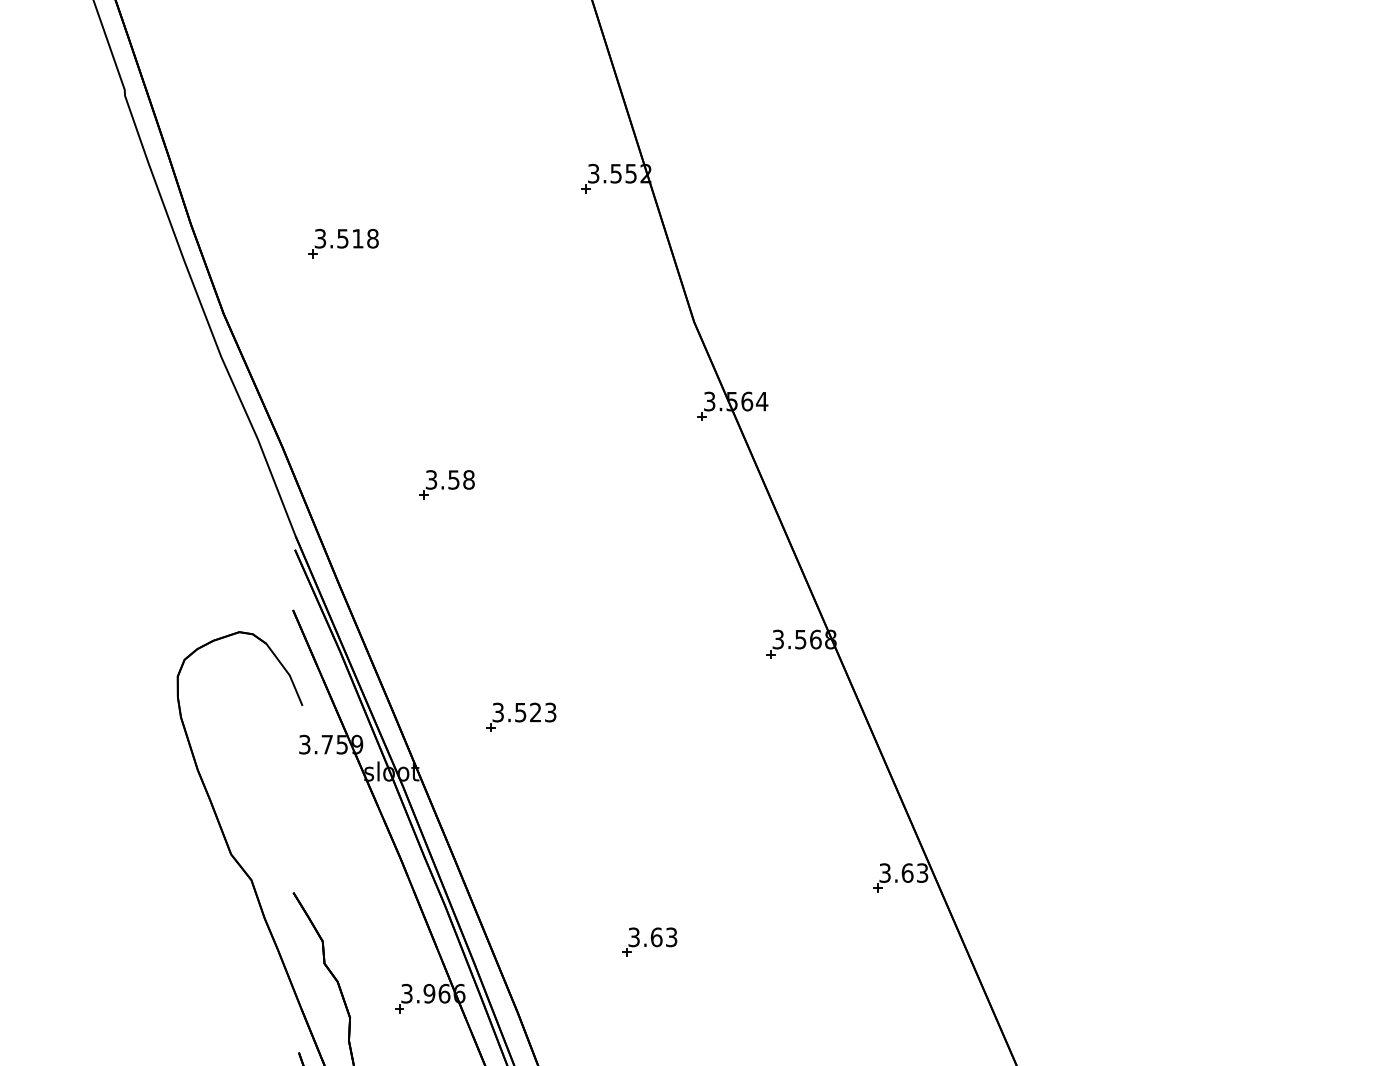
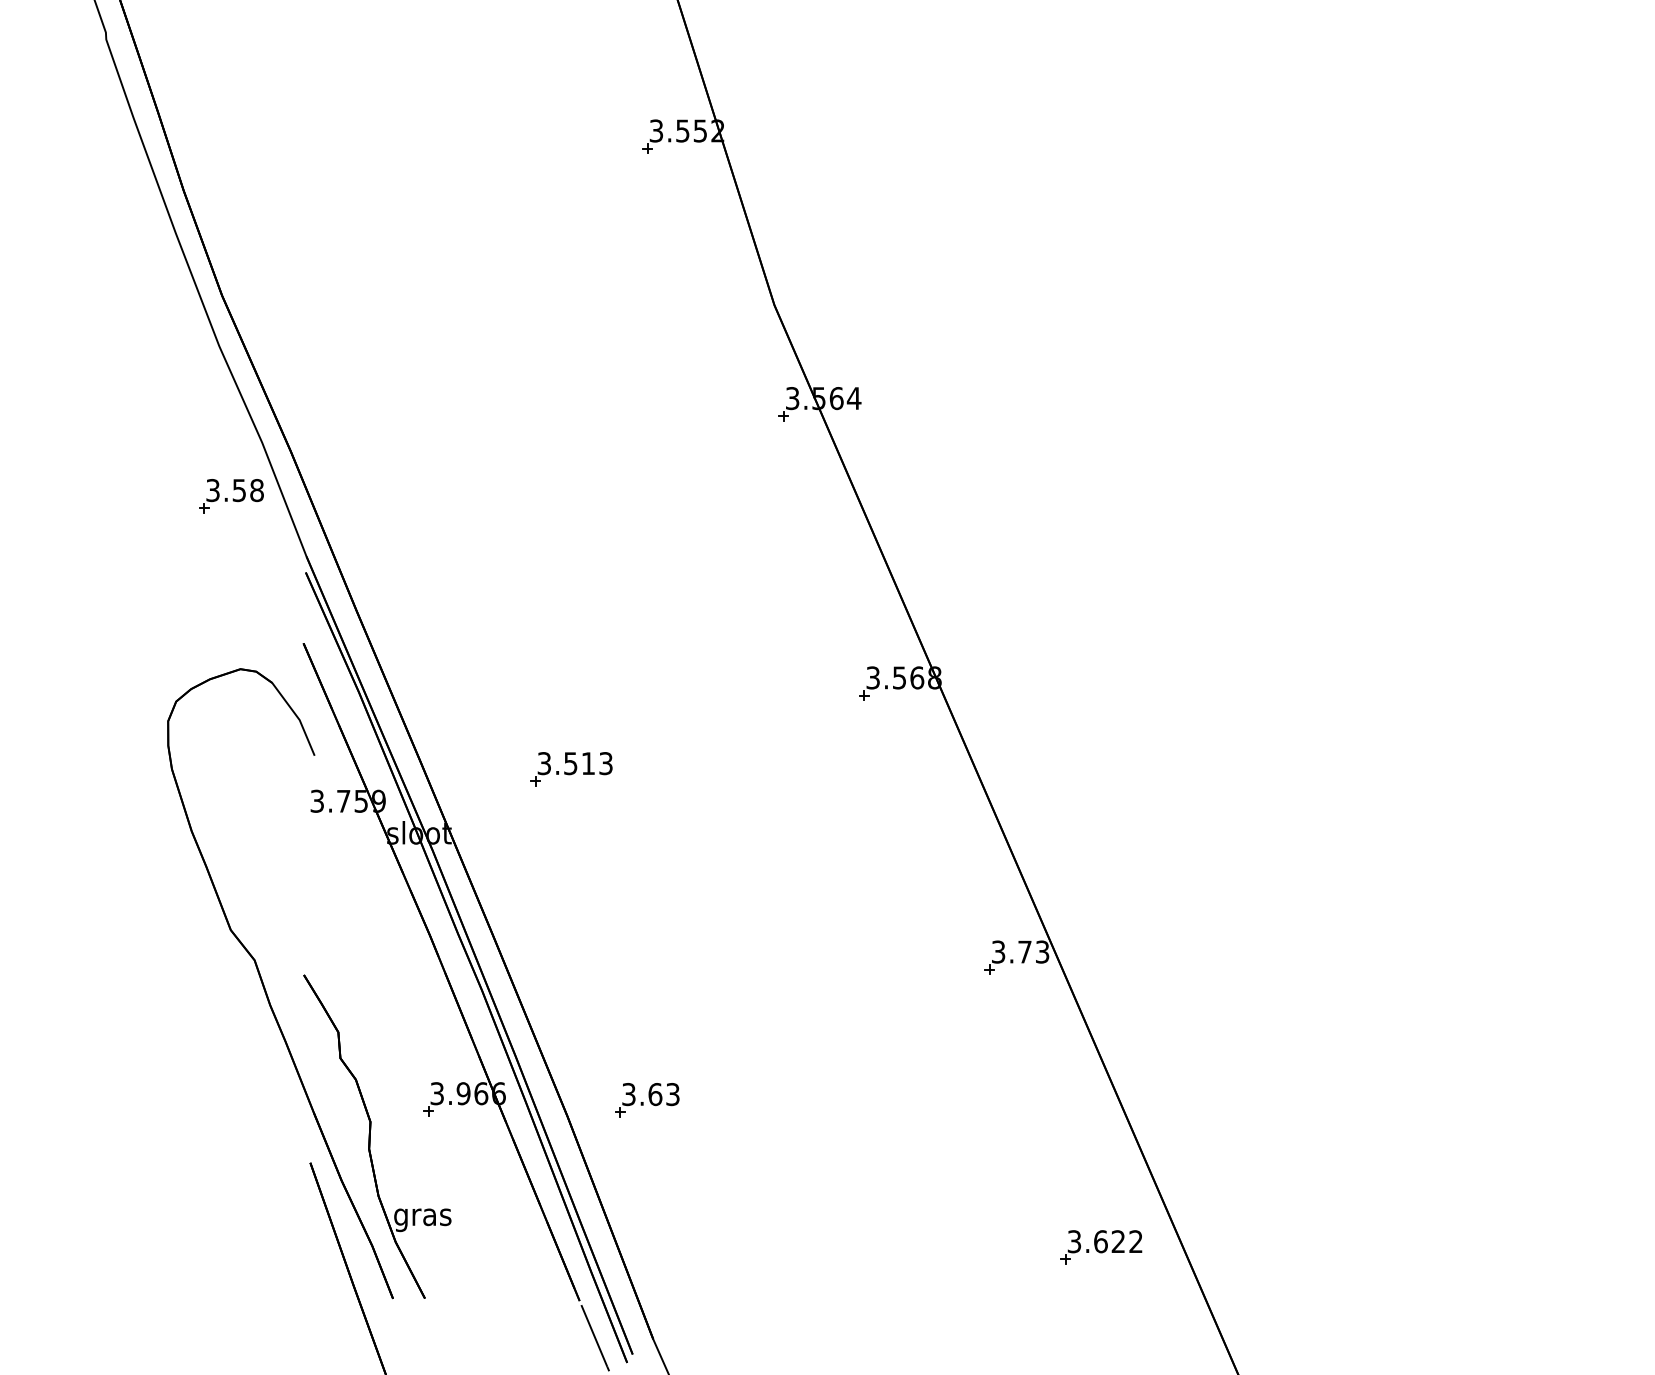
part: (343, 243) -> (362, 212), removed
part: (447, 485) -> (231, 496), moved
text: (534, 712) -> (587, 763), 3.523 -> 3.513
text: (907, 872) -> (1024, 951), 3.63 -> 3.73
part: (649, 942) -> (647, 1100), moved

